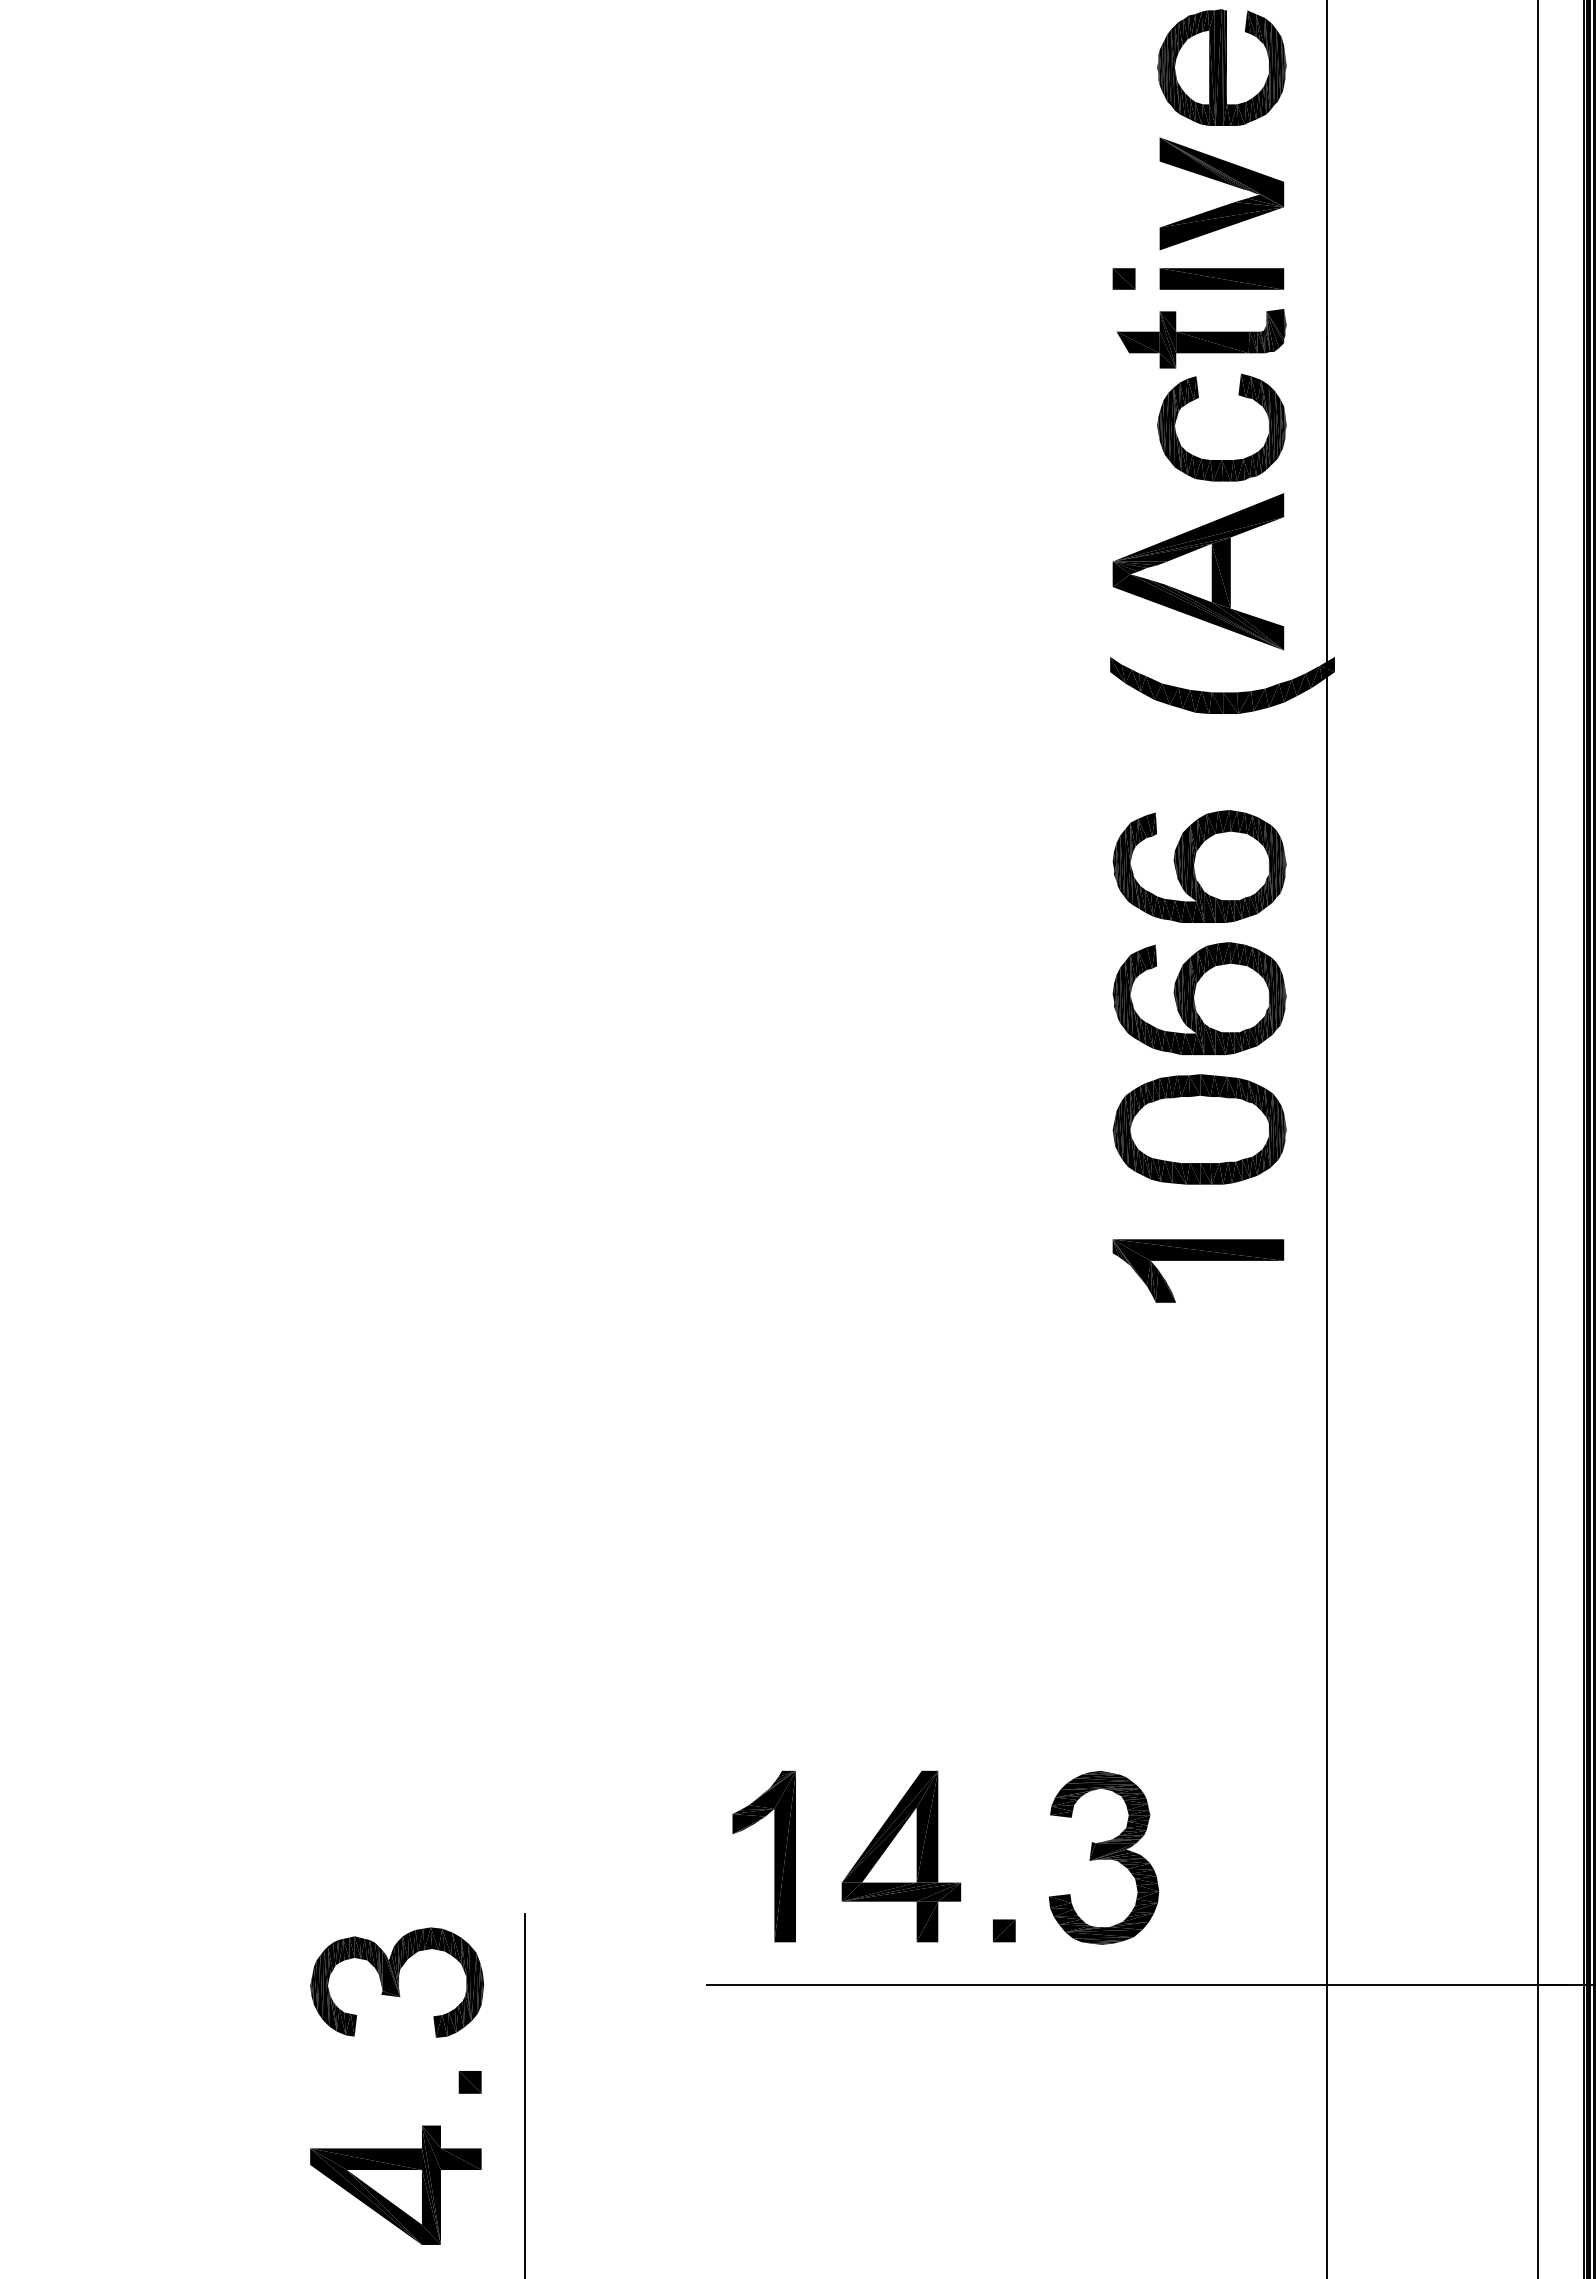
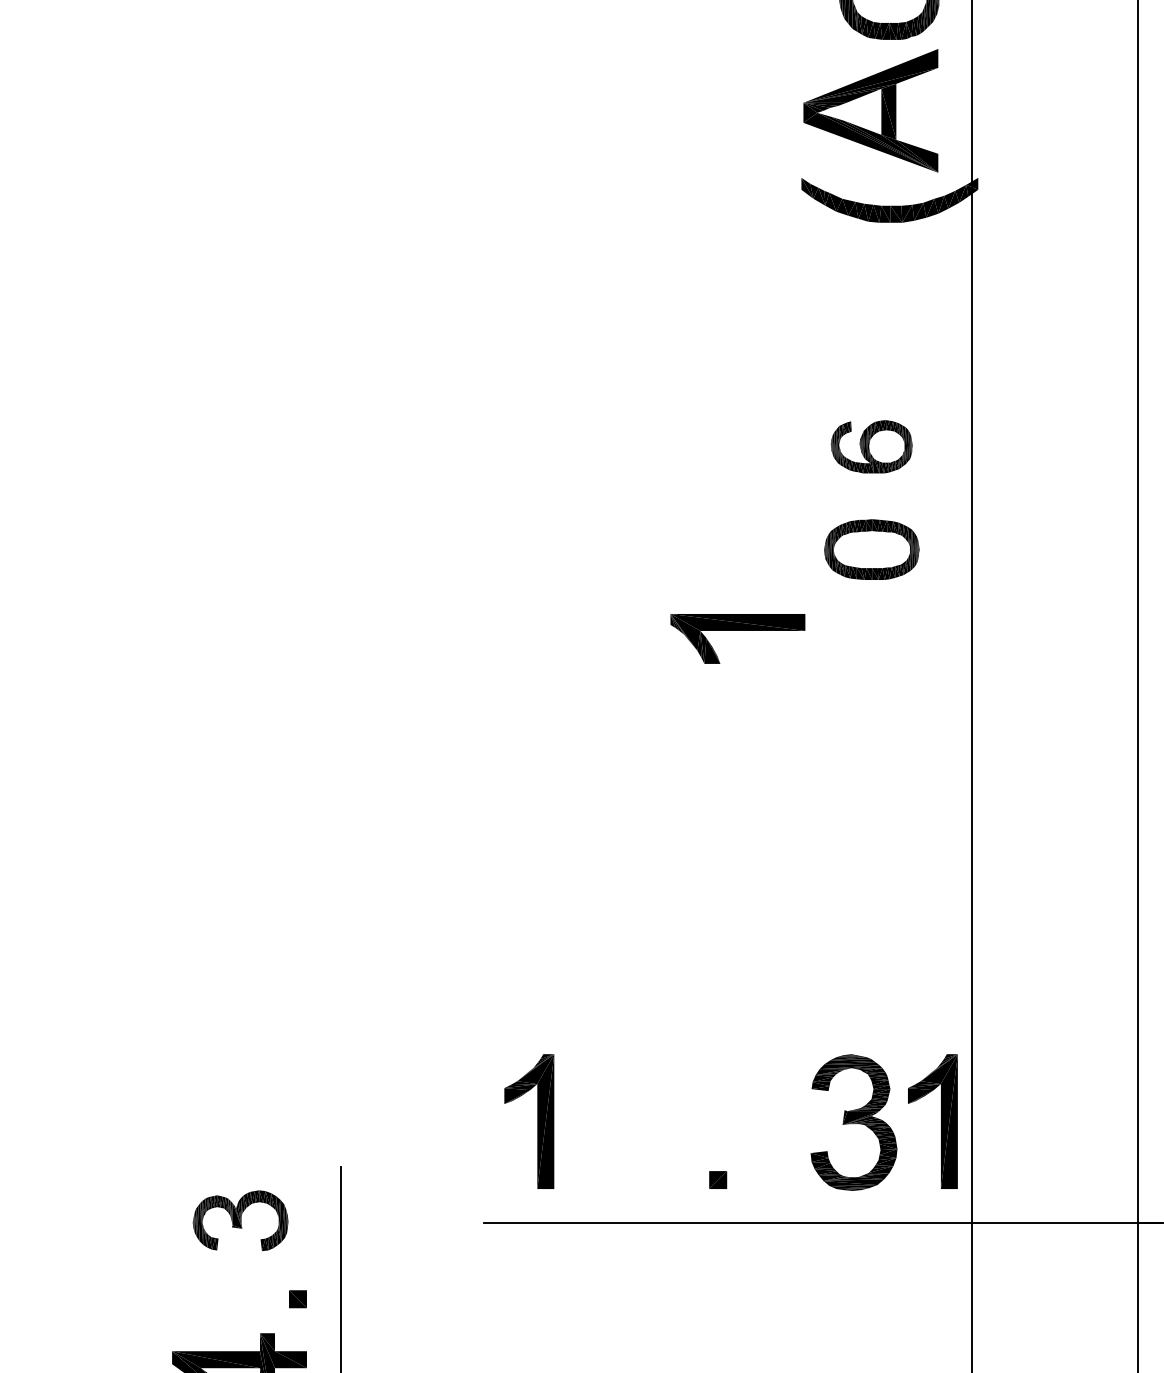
part: (1199, 866) -> (871, 342), removed
part: (1199, 998) -> (871, 446), size x0.6
part: (1199, 1129) -> (871, 549), size x0.7
part: (1198, 1260) -> (737, 630), moved
part: (901, 1856) -> (637, 1121), removed
part: (1287, 1856) -> (940, 1121), added
part: (1103, 1857) -> (853, 1122), moved
part: (397, 1982) -> (240, 1220), size x0.7

